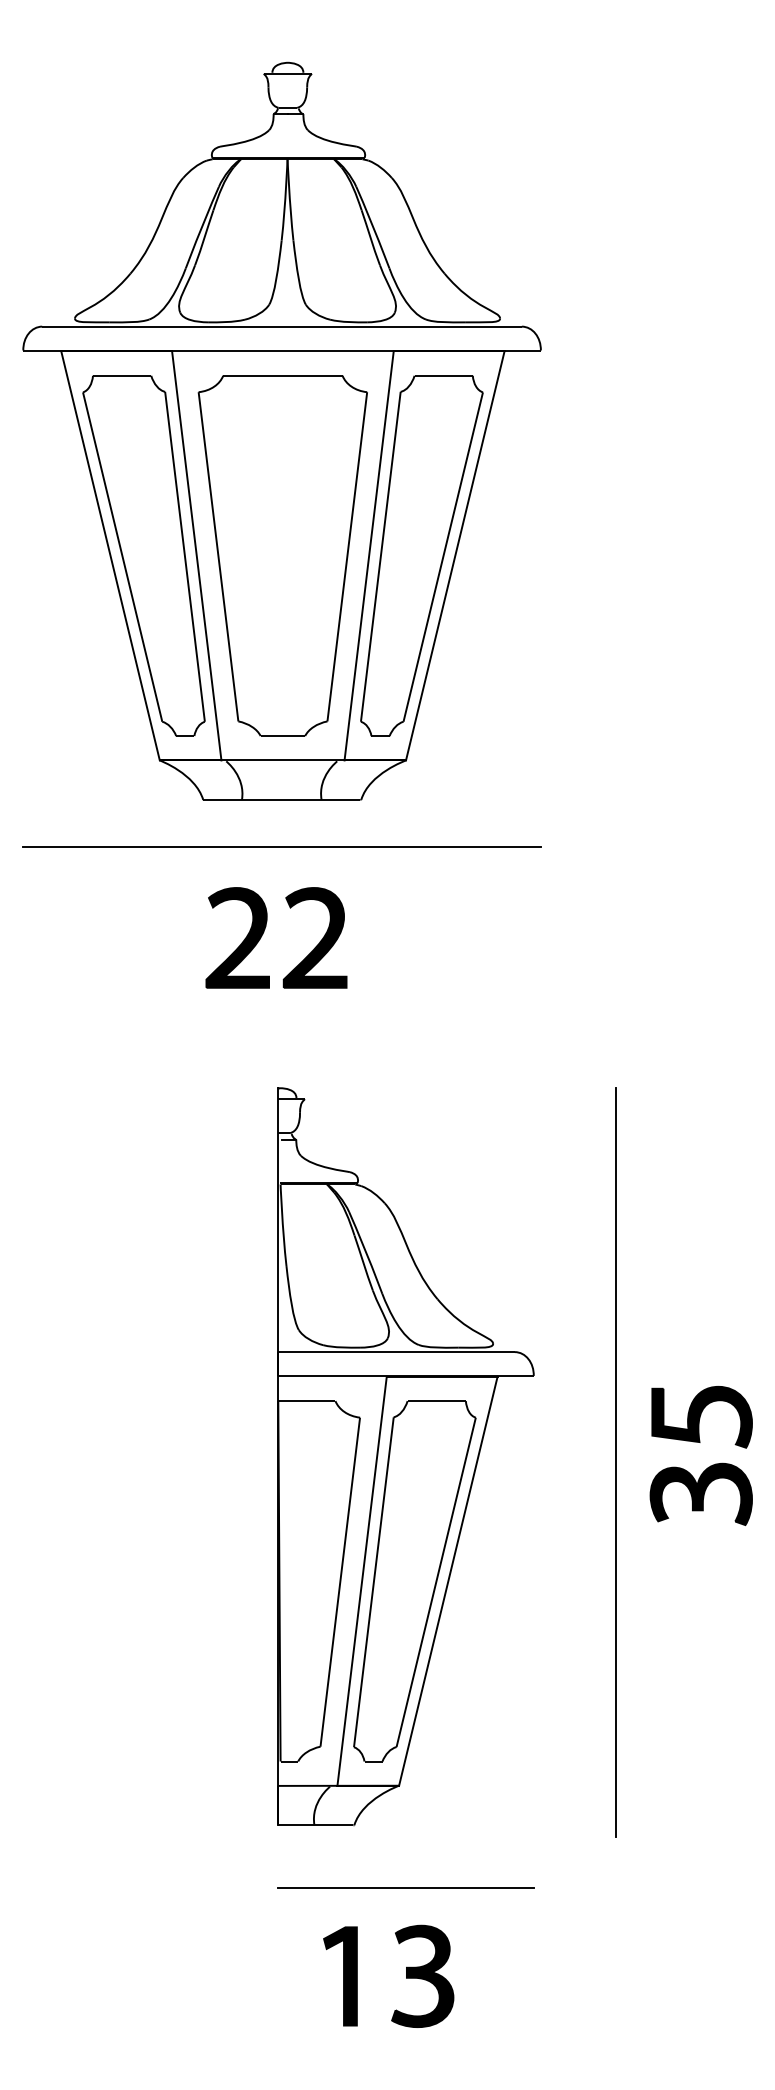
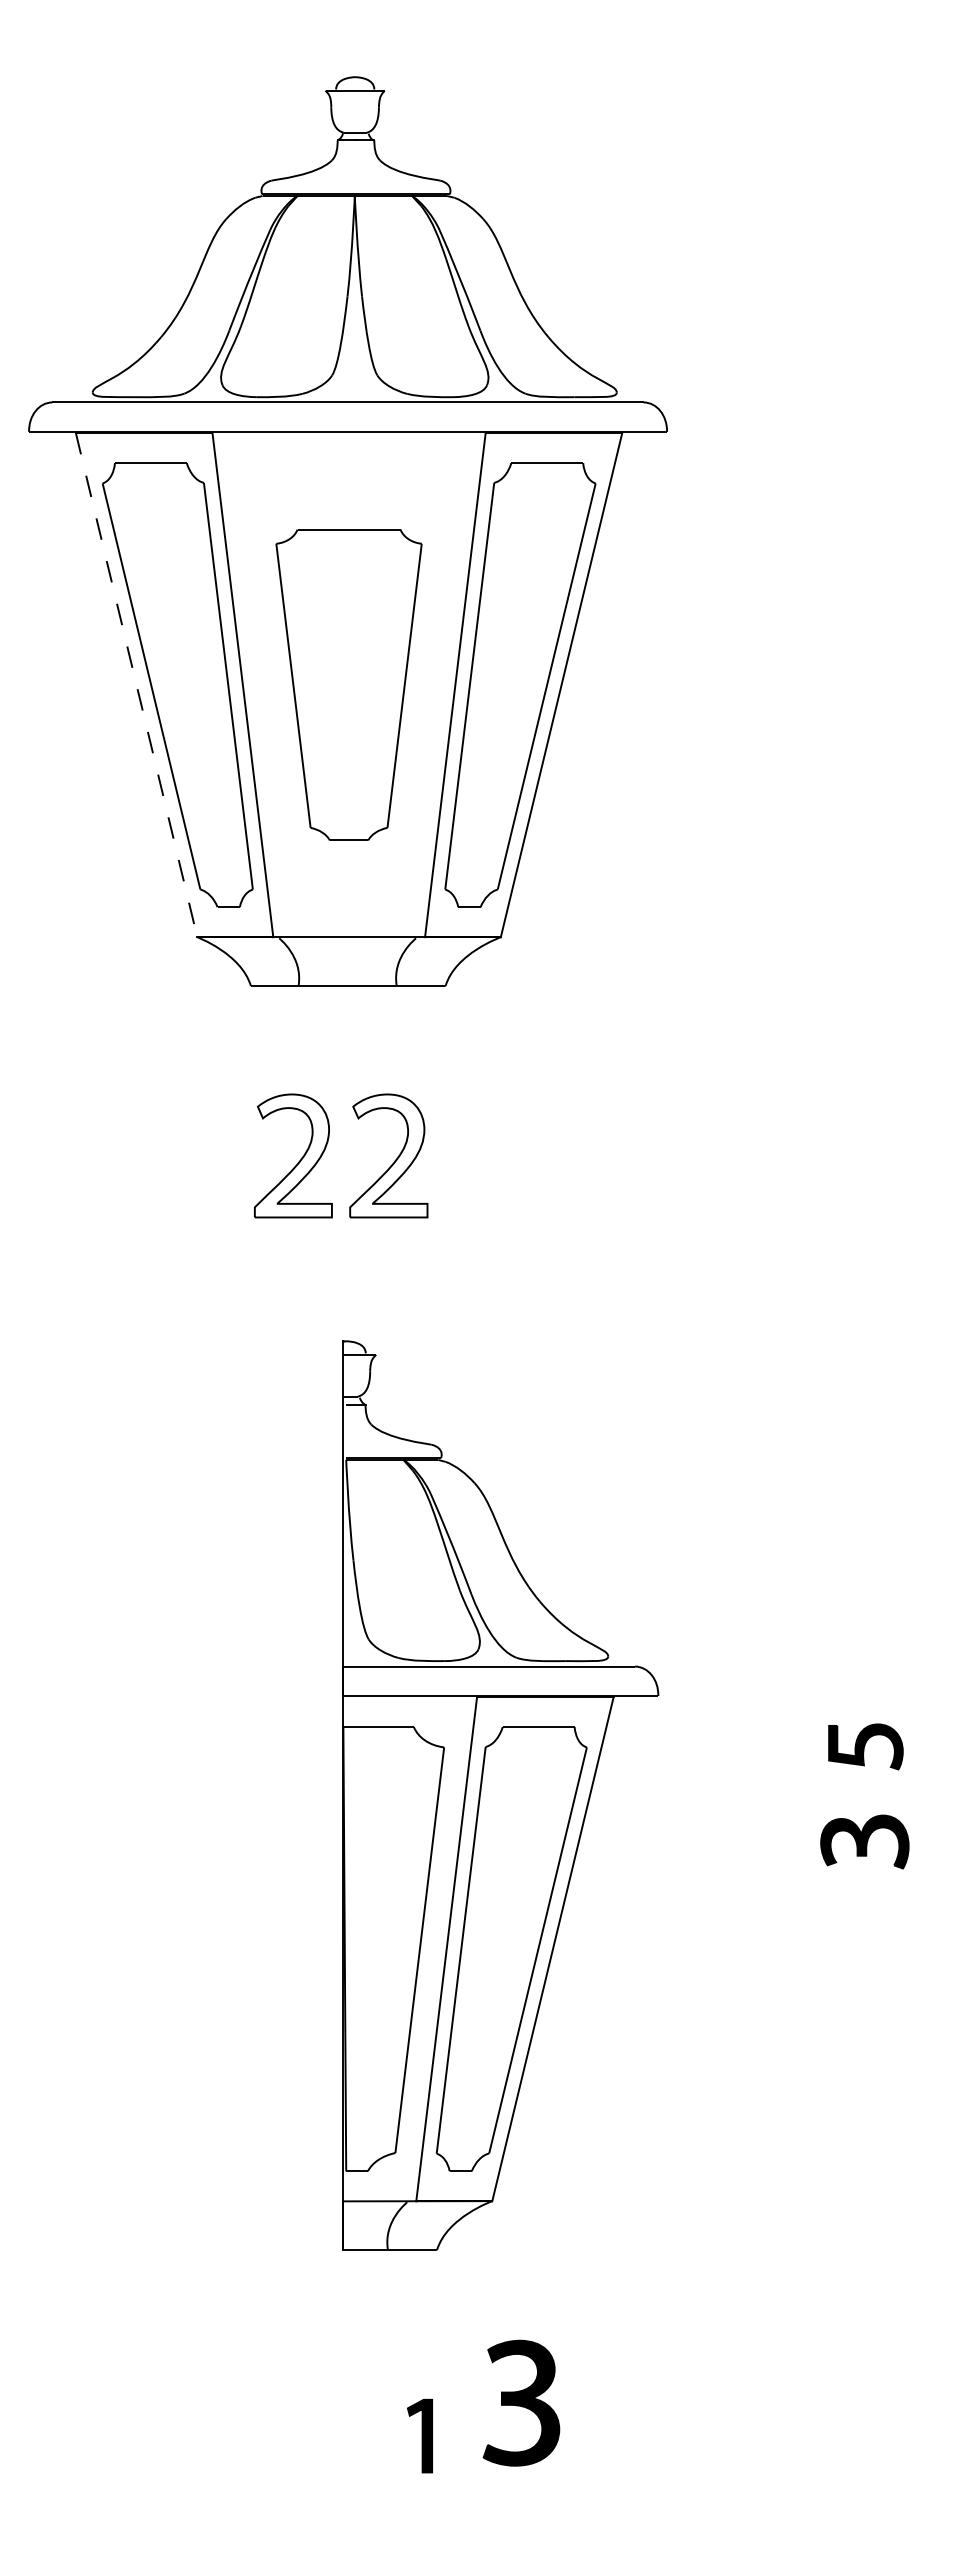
part: (282, 555) -> (348, 684), size x0.7
line: (110, 556) -> (136, 685), solid -> dashed
line: (282, 847) -> (348, 1044), removed
fill: (237, 937) -> (292, 1155), removed
fill: (314, 937) -> (388, 1155), removed
part: (701, 1416) -> (865, 1746), size x0.6
line: (616, 1462) -> (760, 1802), removed
part: (701, 1493) -> (864, 1841), size x0.7
line: (405, 1887) -> (500, 2326), removed
part: (340, 1975) -> (419, 2435), size x0.6
part: (422, 1975) -> (521, 2402), moved

